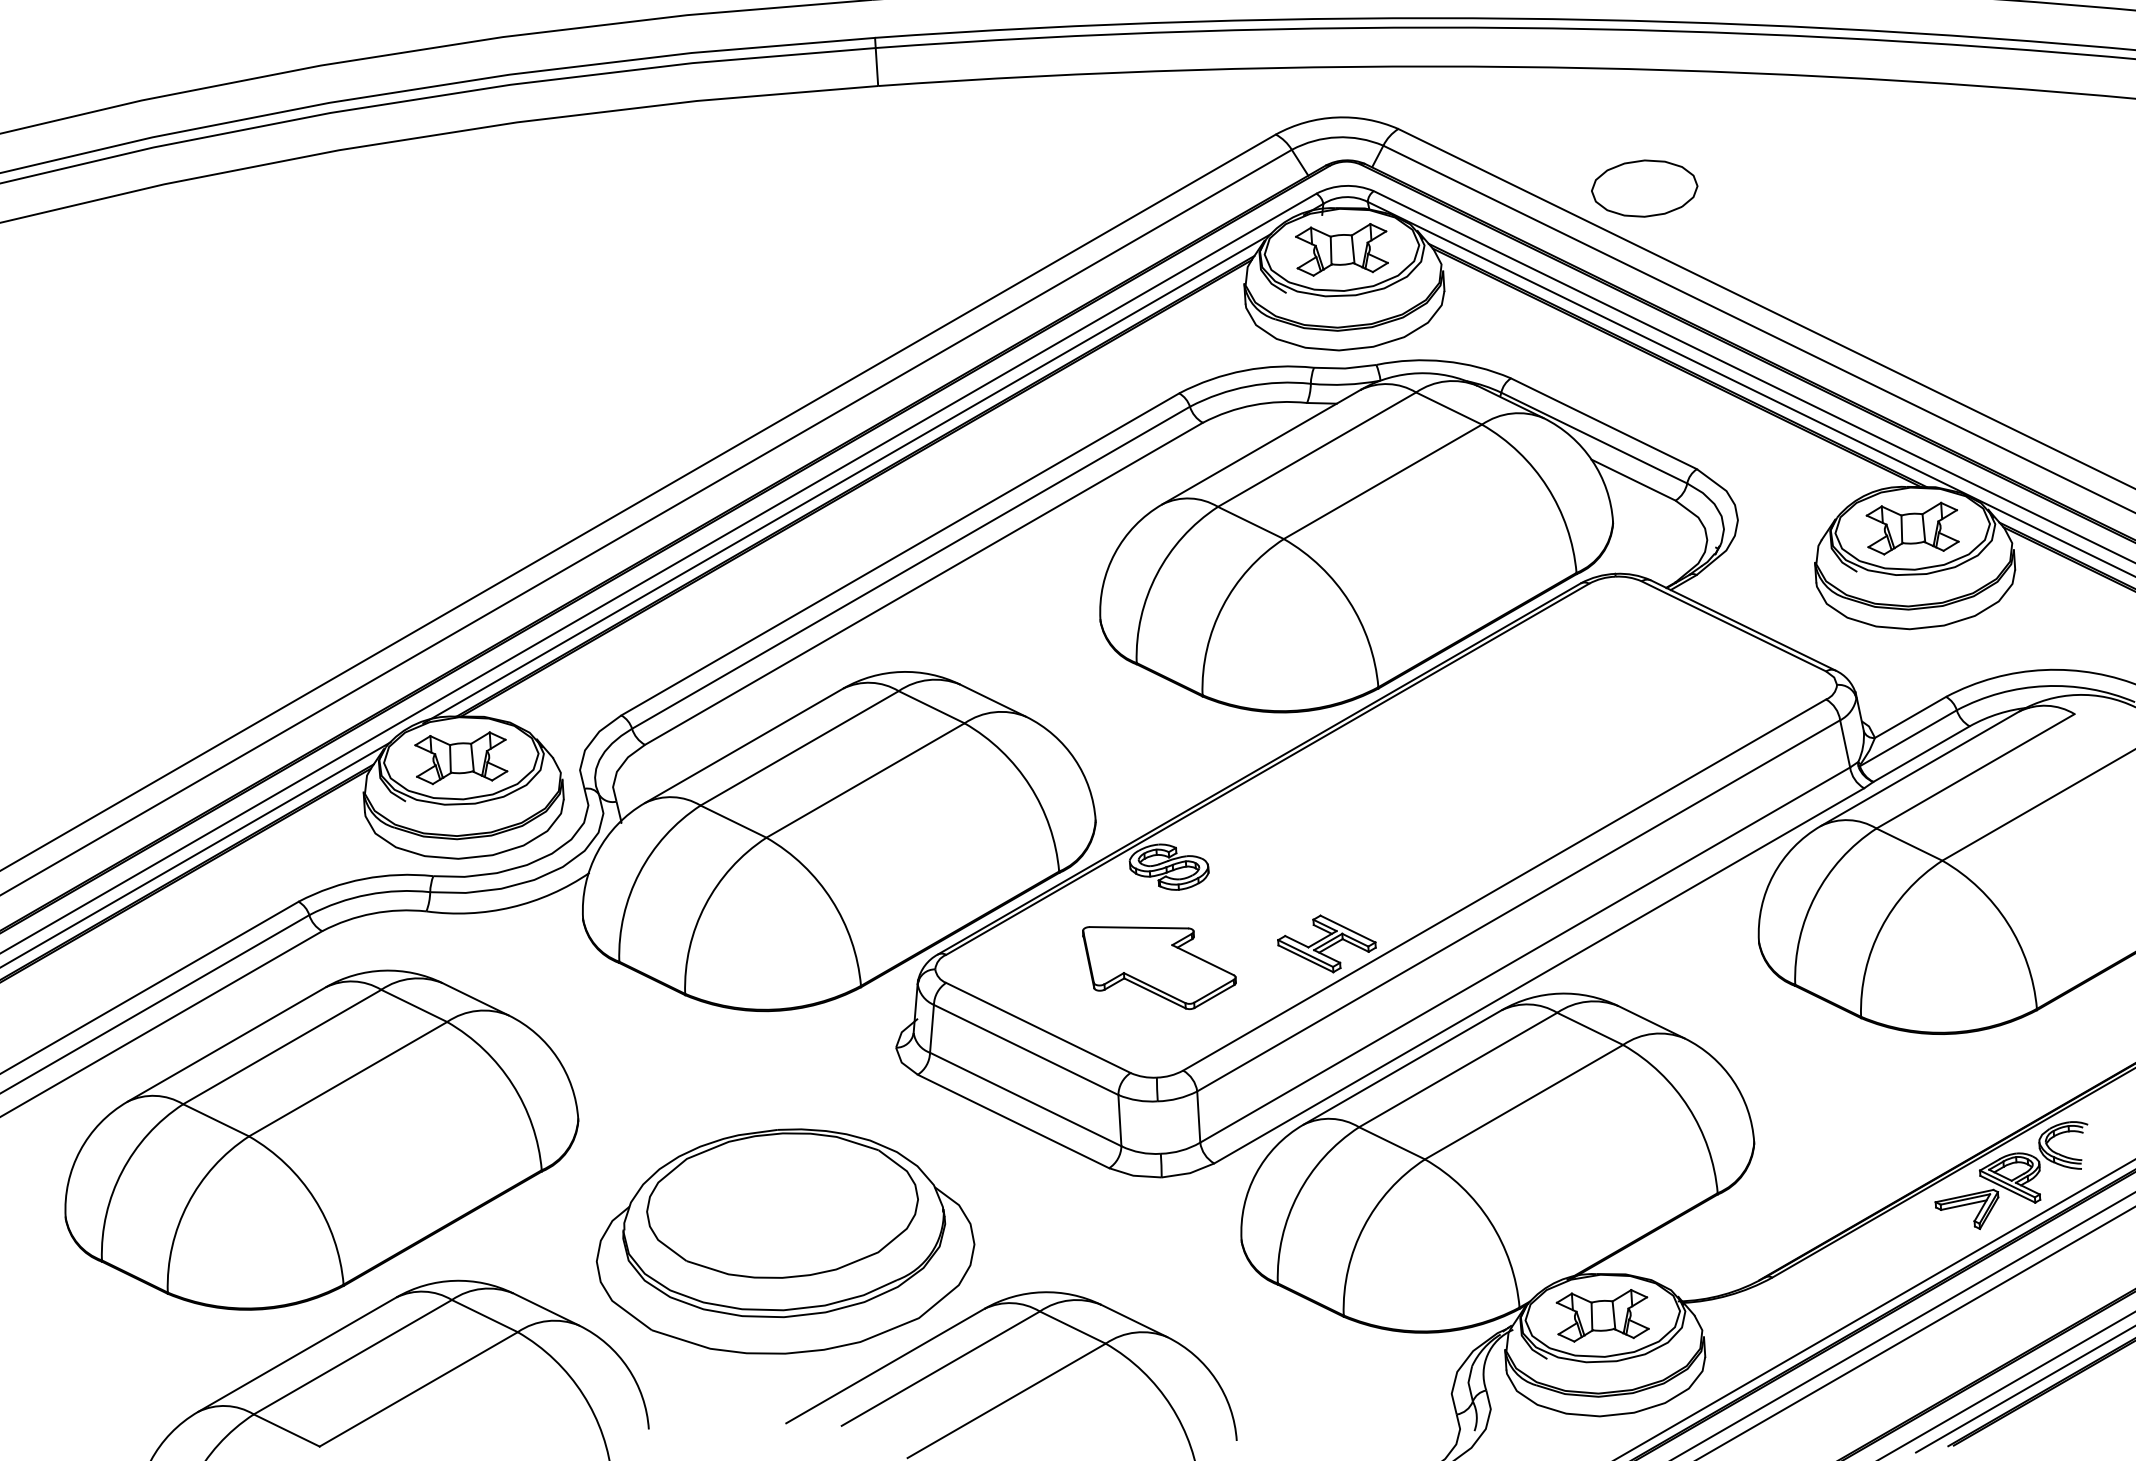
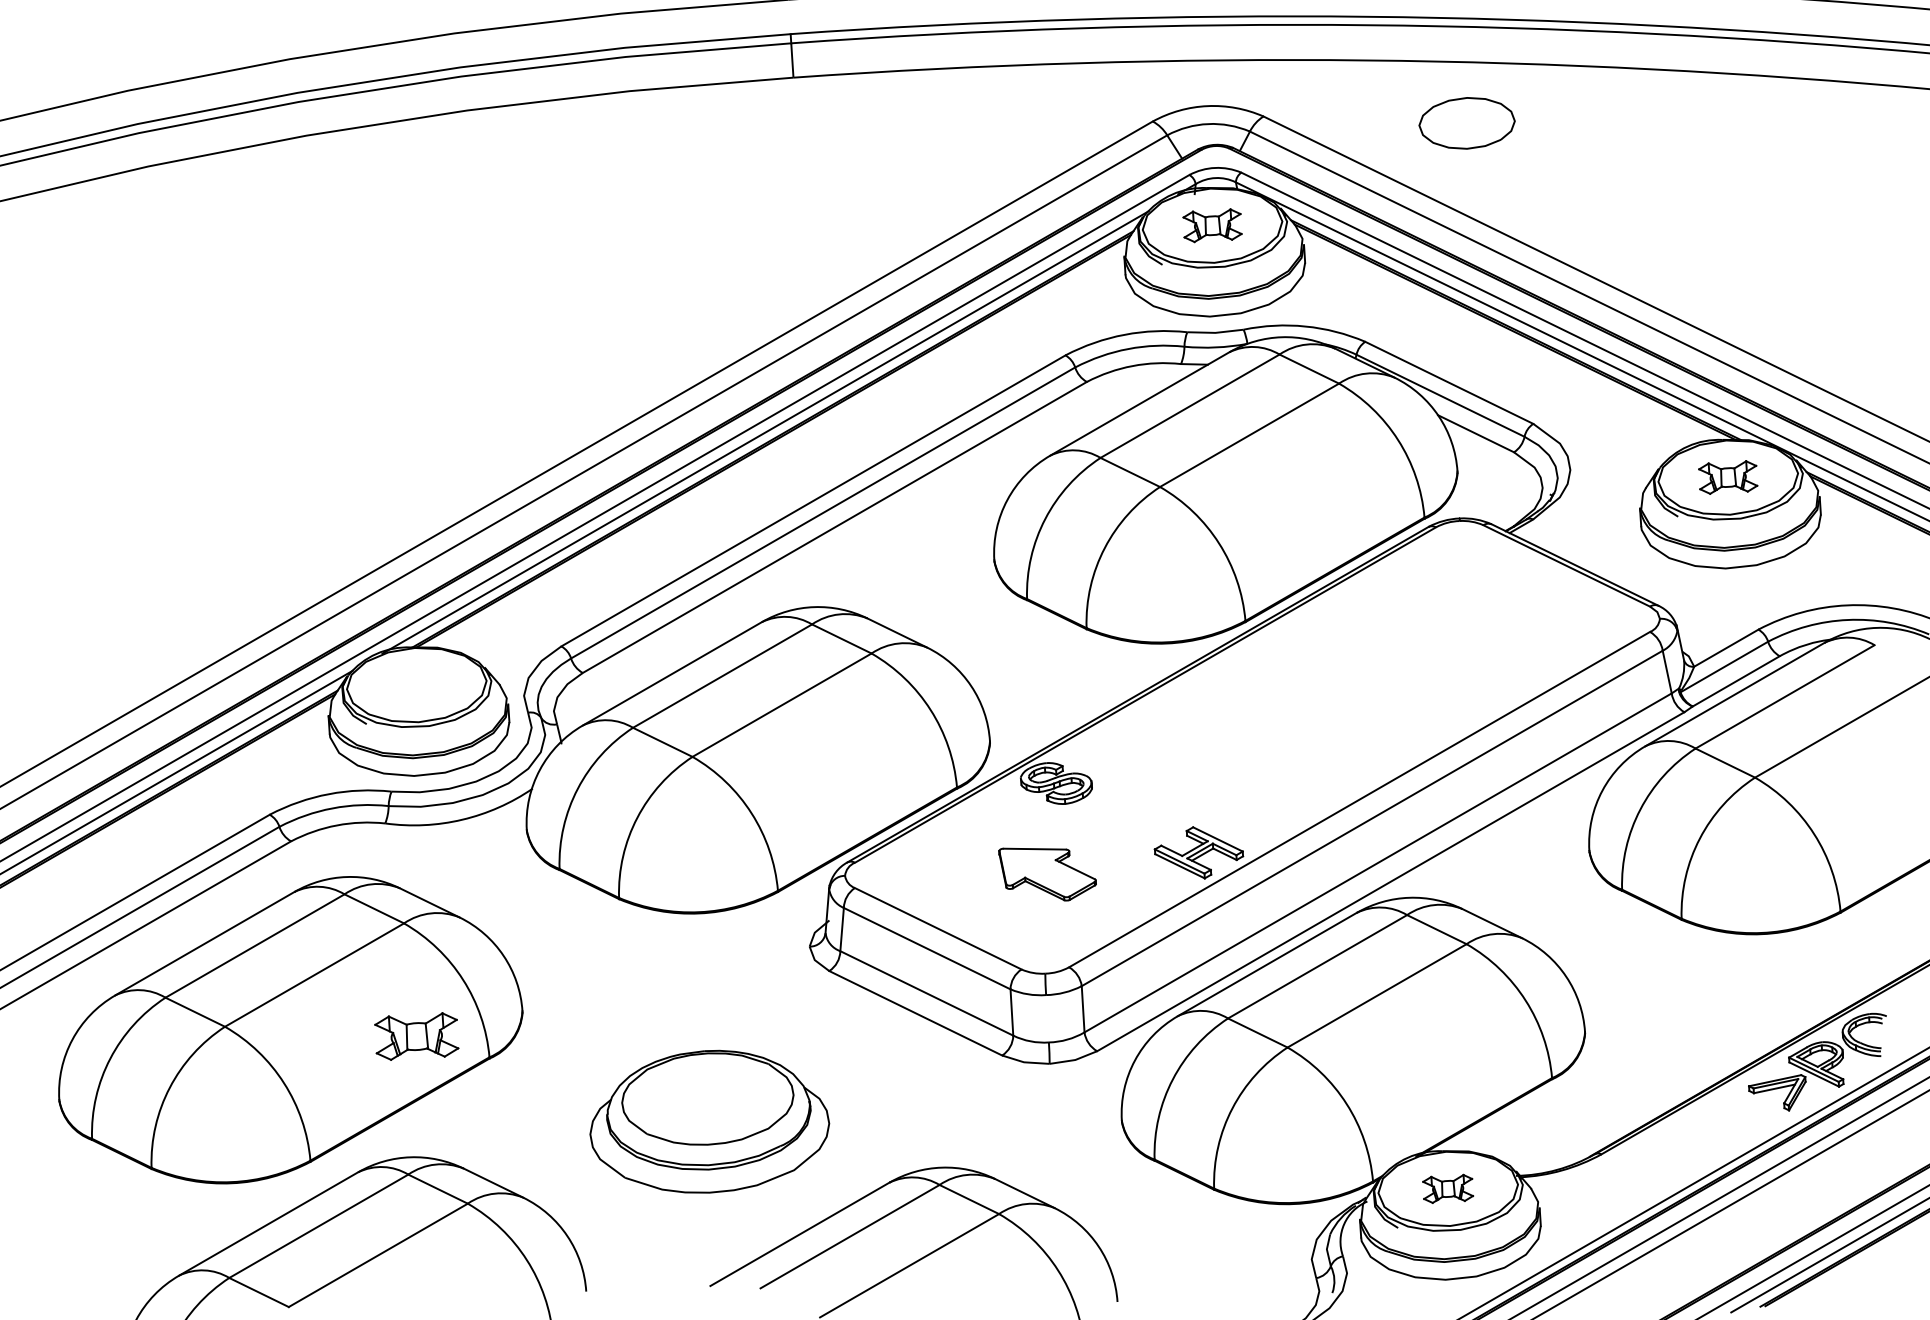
part: (1644, 188) -> (1466, 123), moved
part: (1341, 249) -> (1212, 225), size x0.7
part: (1912, 528) -> (1728, 477), size x0.7
part: (461, 758) -> (416, 1036), moved
part: (1159, 967) -> (1047, 874), size x0.7
part: (785, 1241) -> (709, 1121), size x0.7
part: (1602, 1315) -> (1447, 1188), size x0.6

